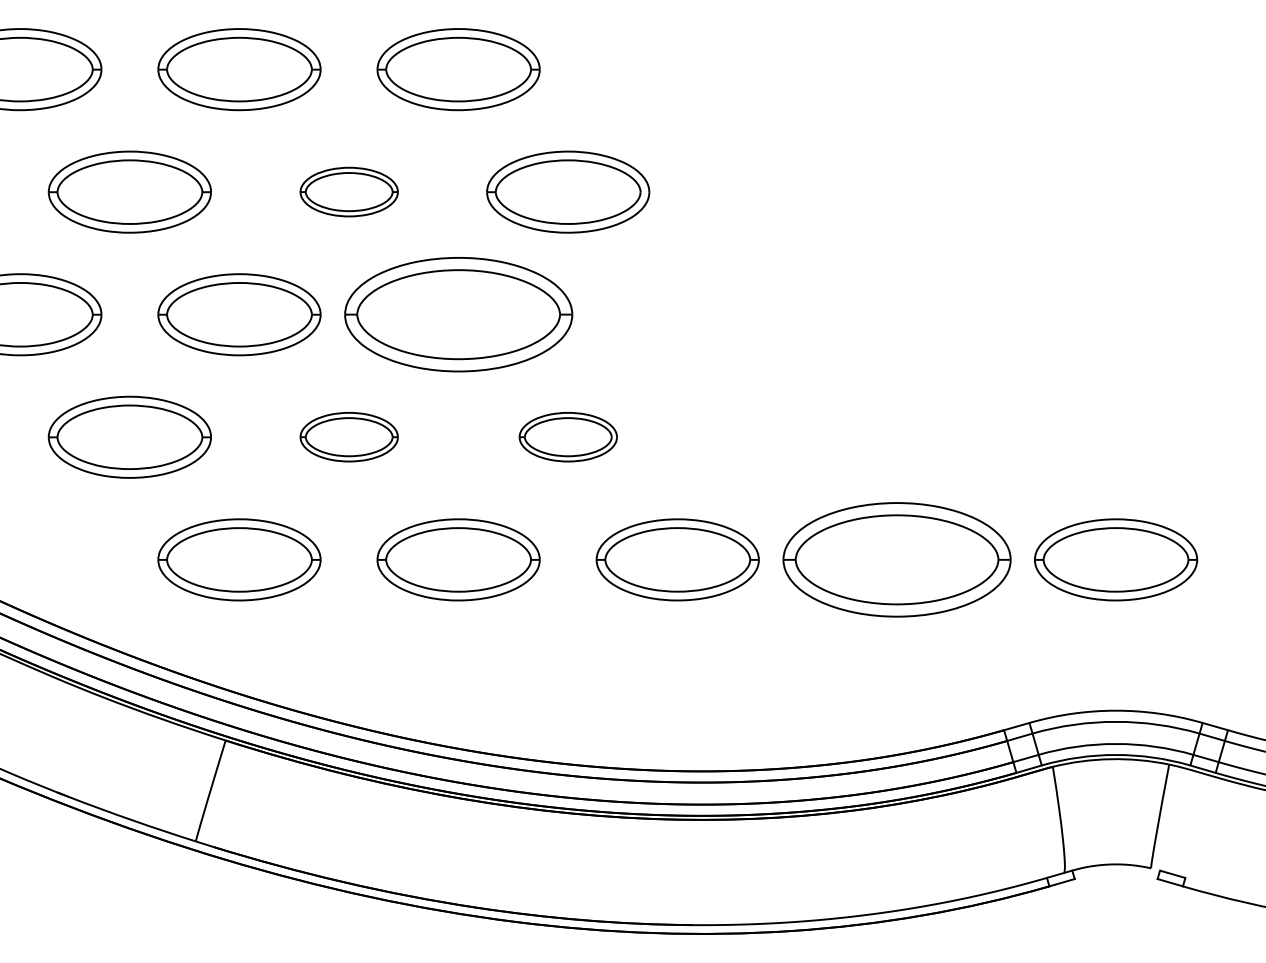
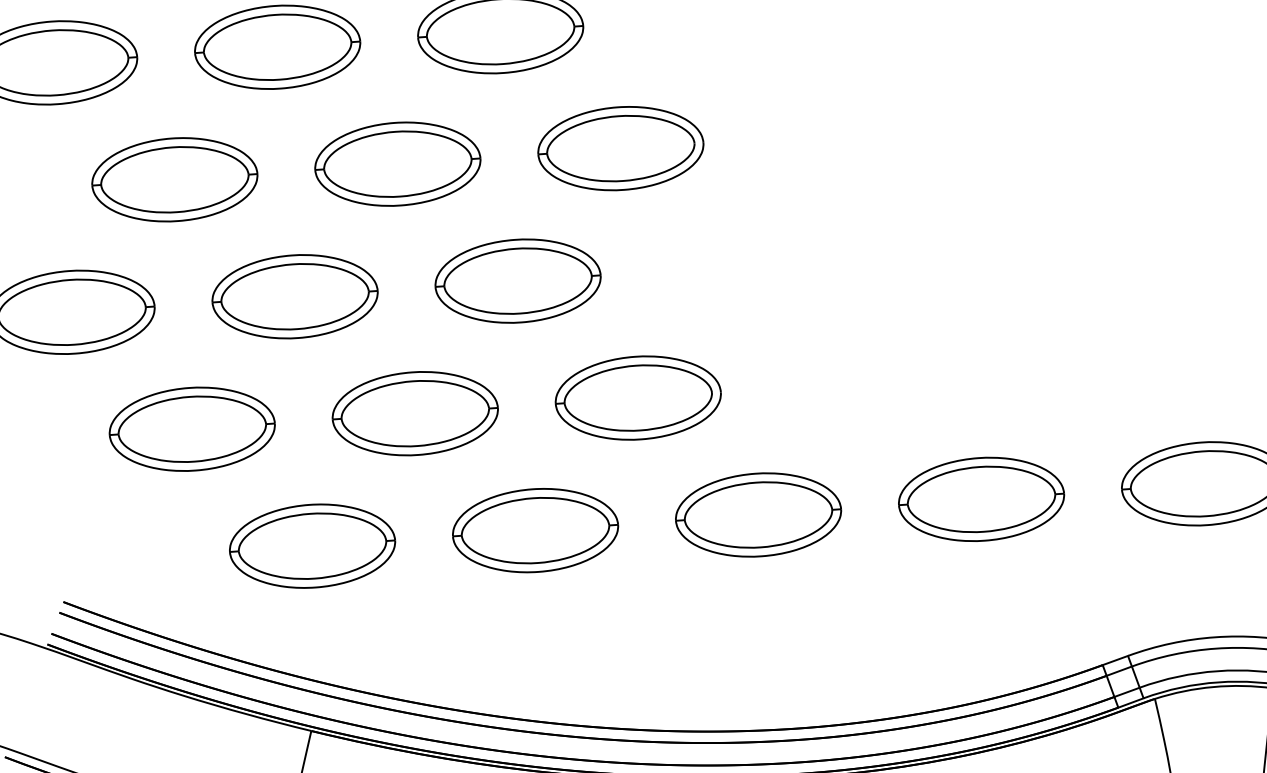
part: (349, 191) -> (398, 163), size x1.67
part: (458, 314) -> (517, 280), size x0.71
part: (349, 436) -> (415, 412), size x1.67
part: (568, 436) -> (638, 397), size x1.67
part: (896, 559) -> (981, 499), size x0.71

